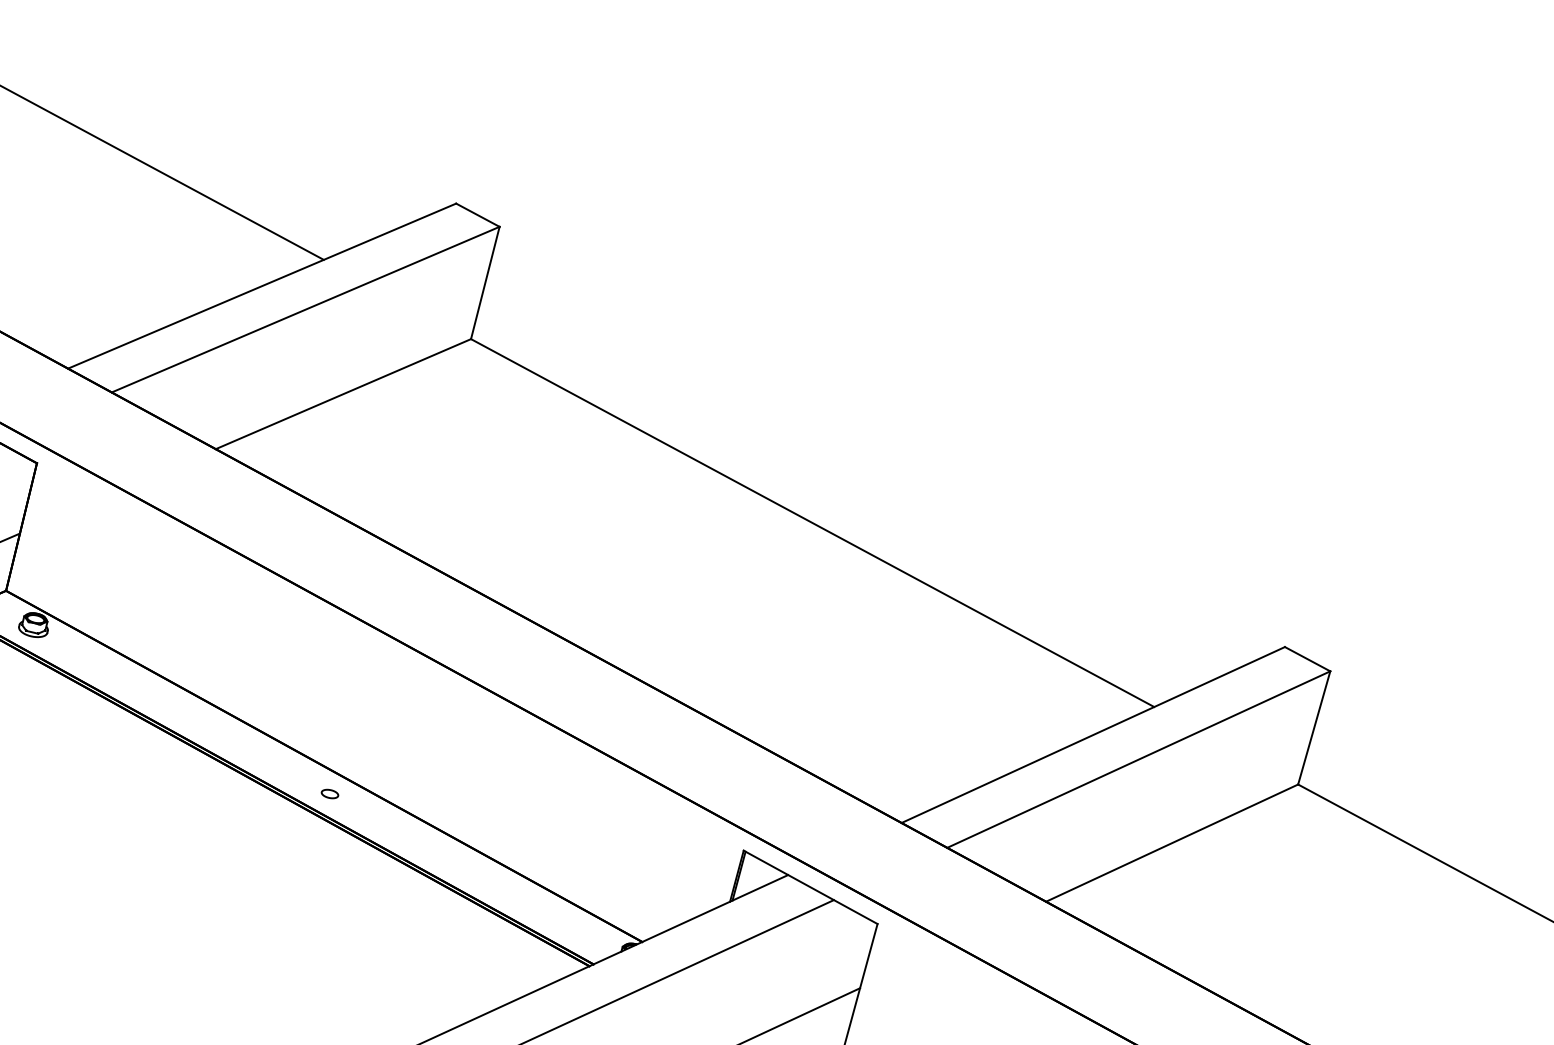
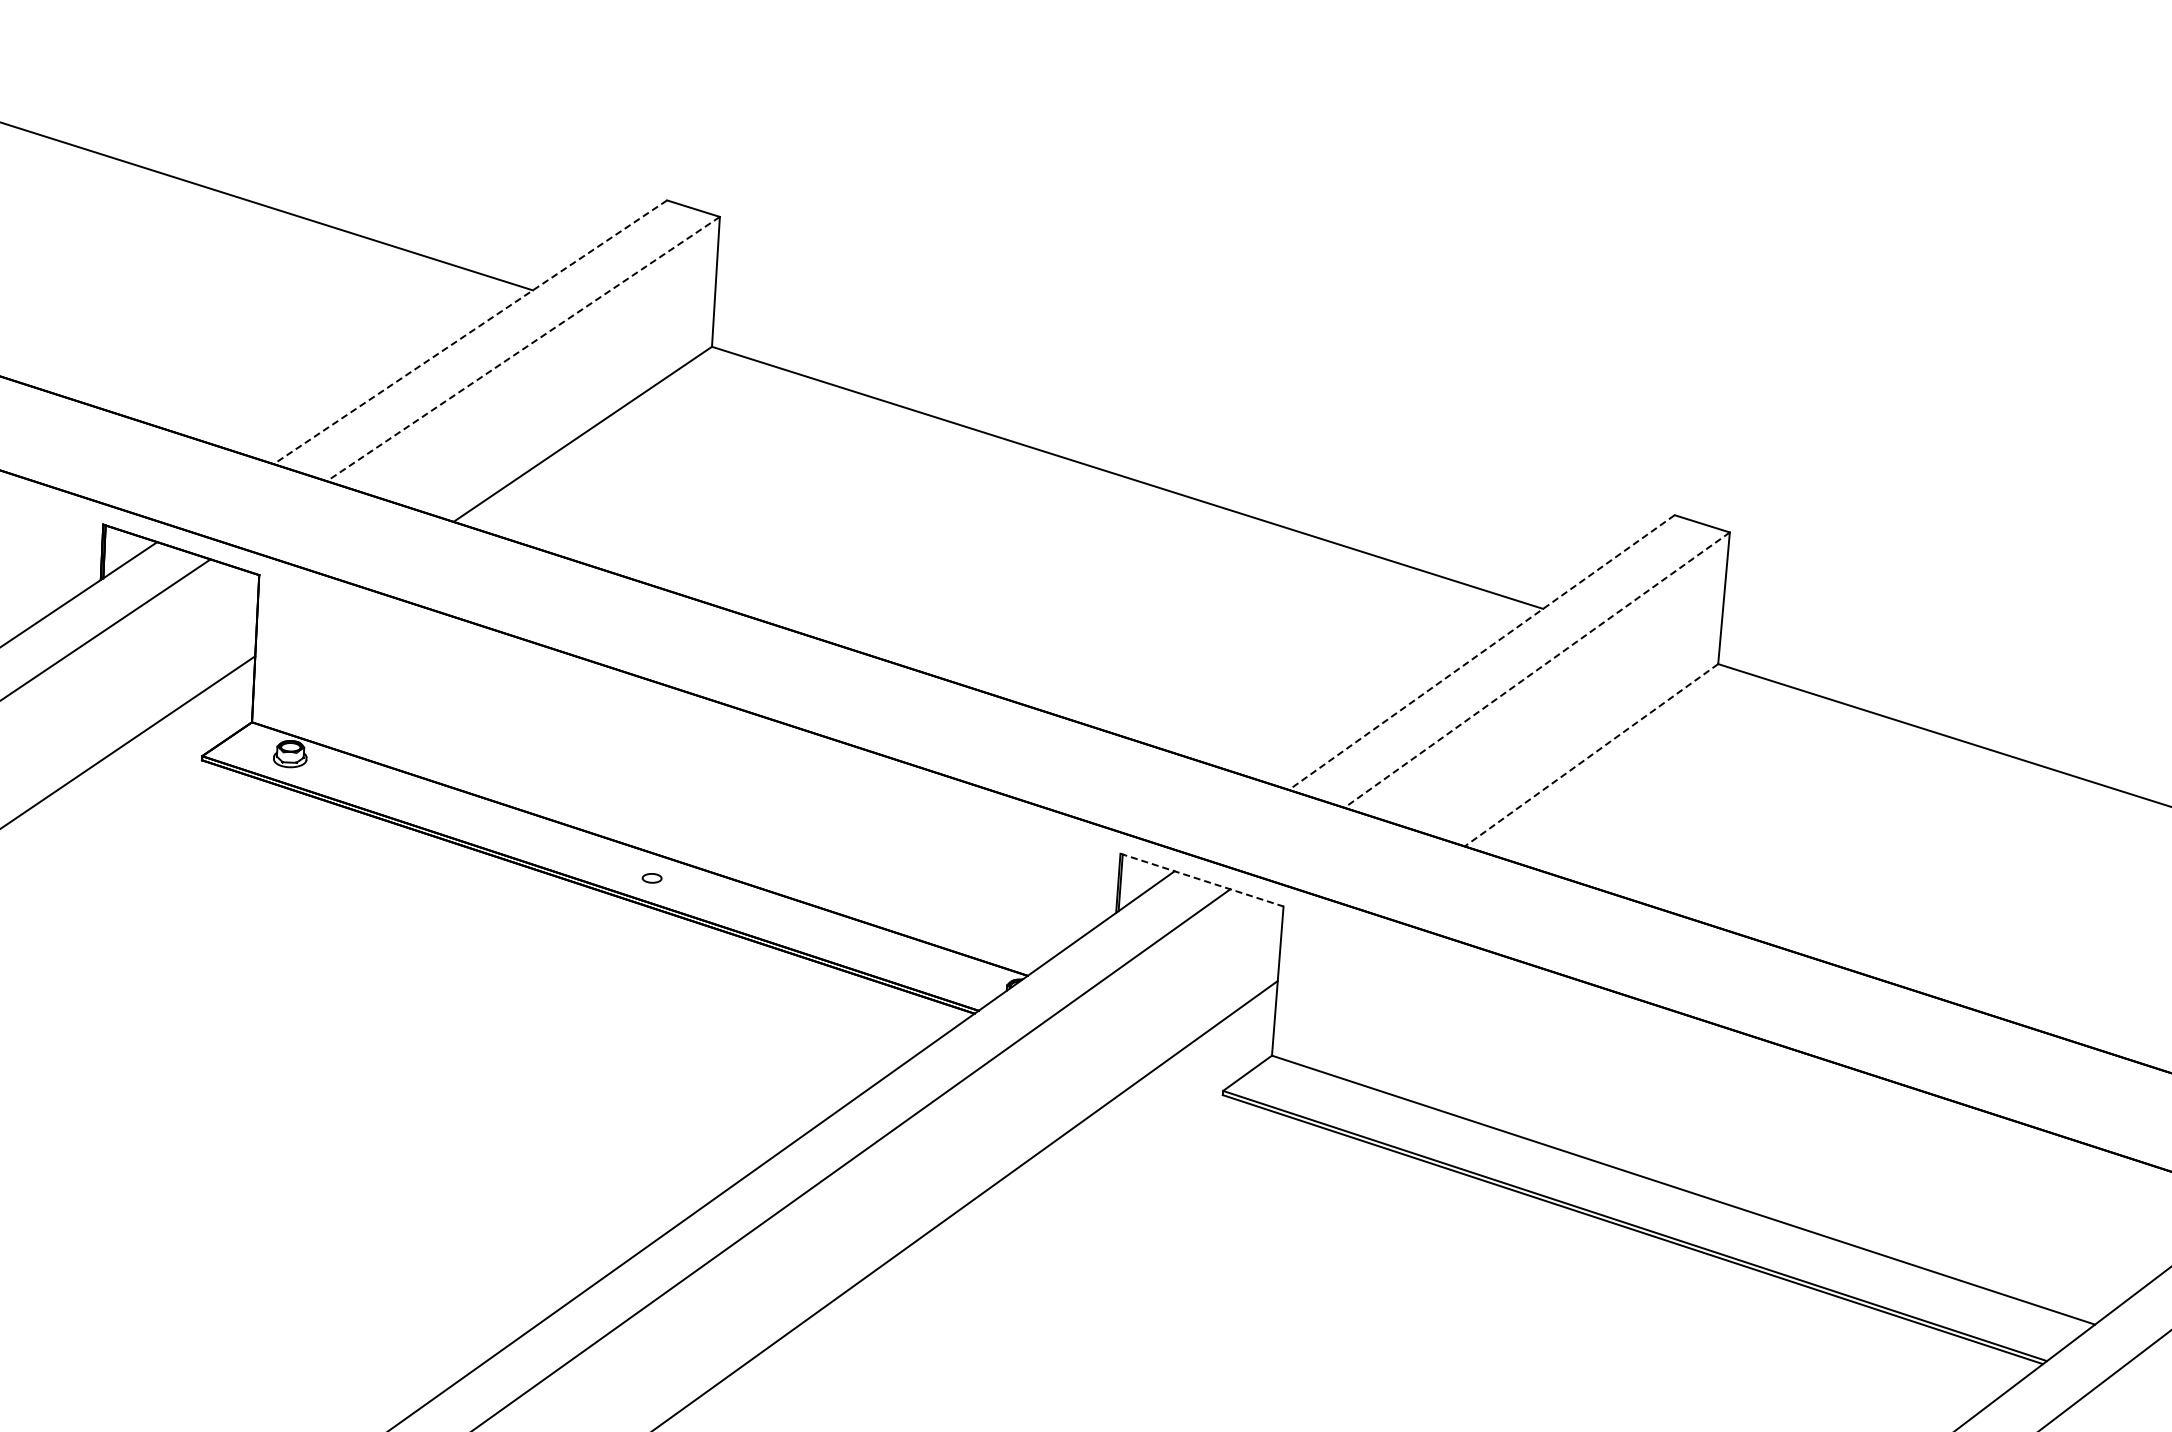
line: (262, 286) -> (470, 332), solid -> dashed
line: (305, 310) -> (523, 349), solid -> dashed
line: (1093, 734) -> (1481, 652), solid -> dashed
line: (1139, 759) -> (1537, 670), solid -> dashed
line: (1172, 843) -> (1591, 755), solid -> dashed
line: (811, 887) -> (1202, 880), solid -> dashed

